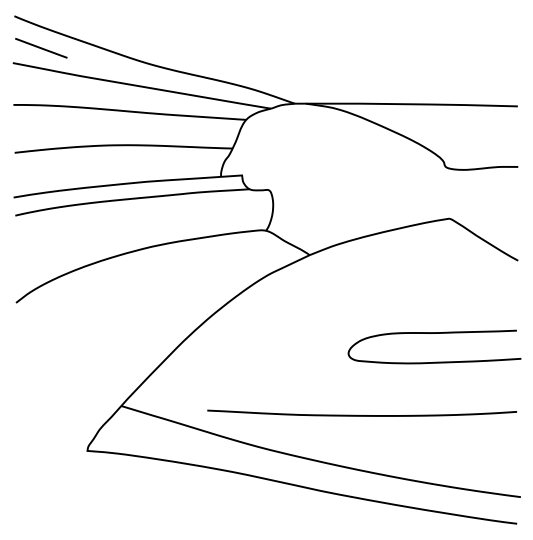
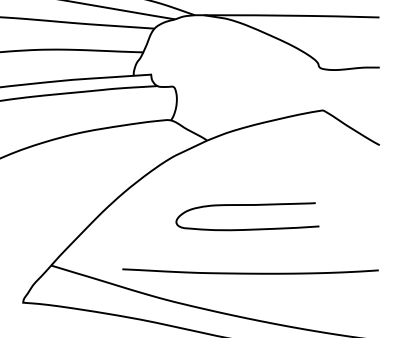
curve: (434, 333) -> (247, 205), moved

